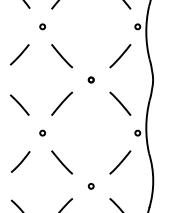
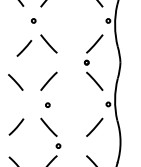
line: (19, 54) -> (24, 48), moved
part: (90, 79) -> (86, 62), moved
part: (42, 132) -> (47, 104), moved
circle: (90, 186) -> (57, 146), moved

